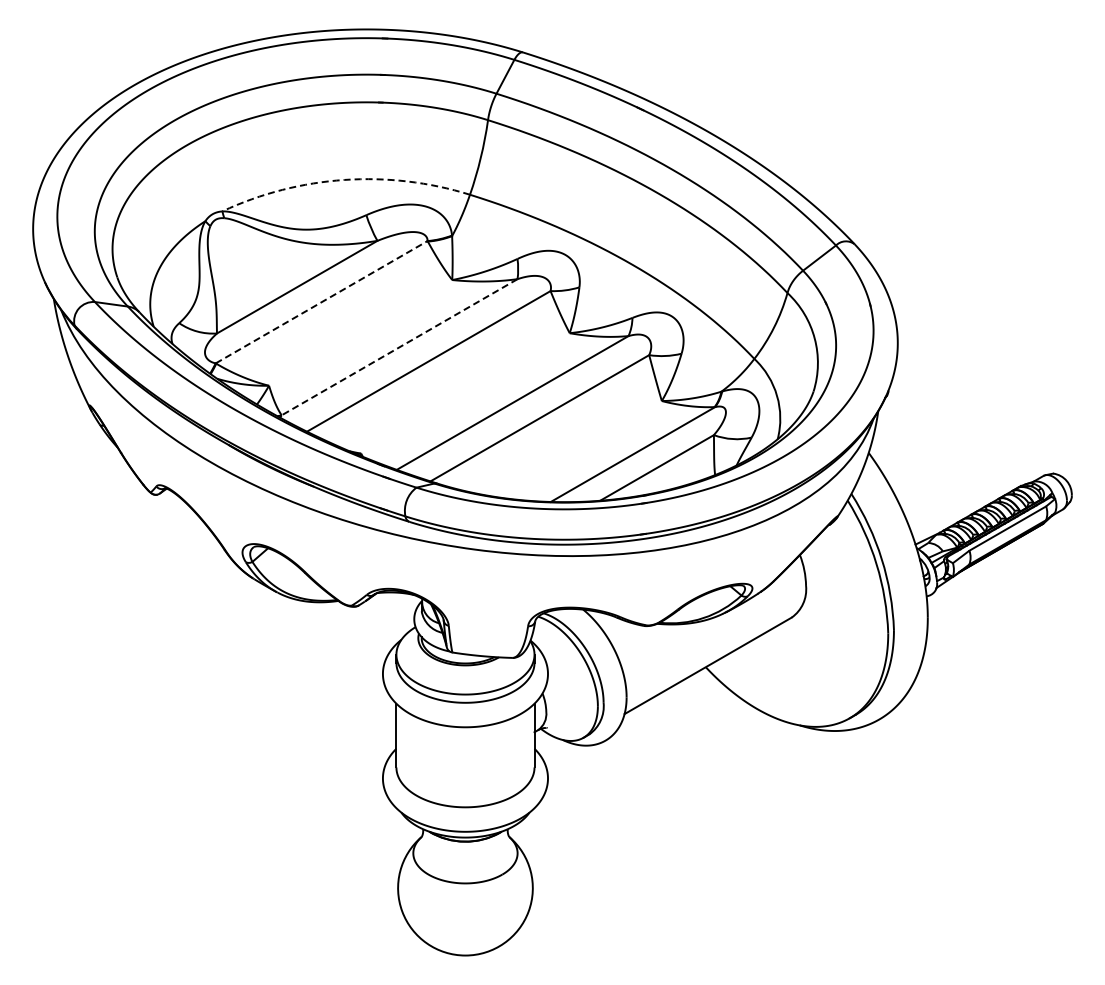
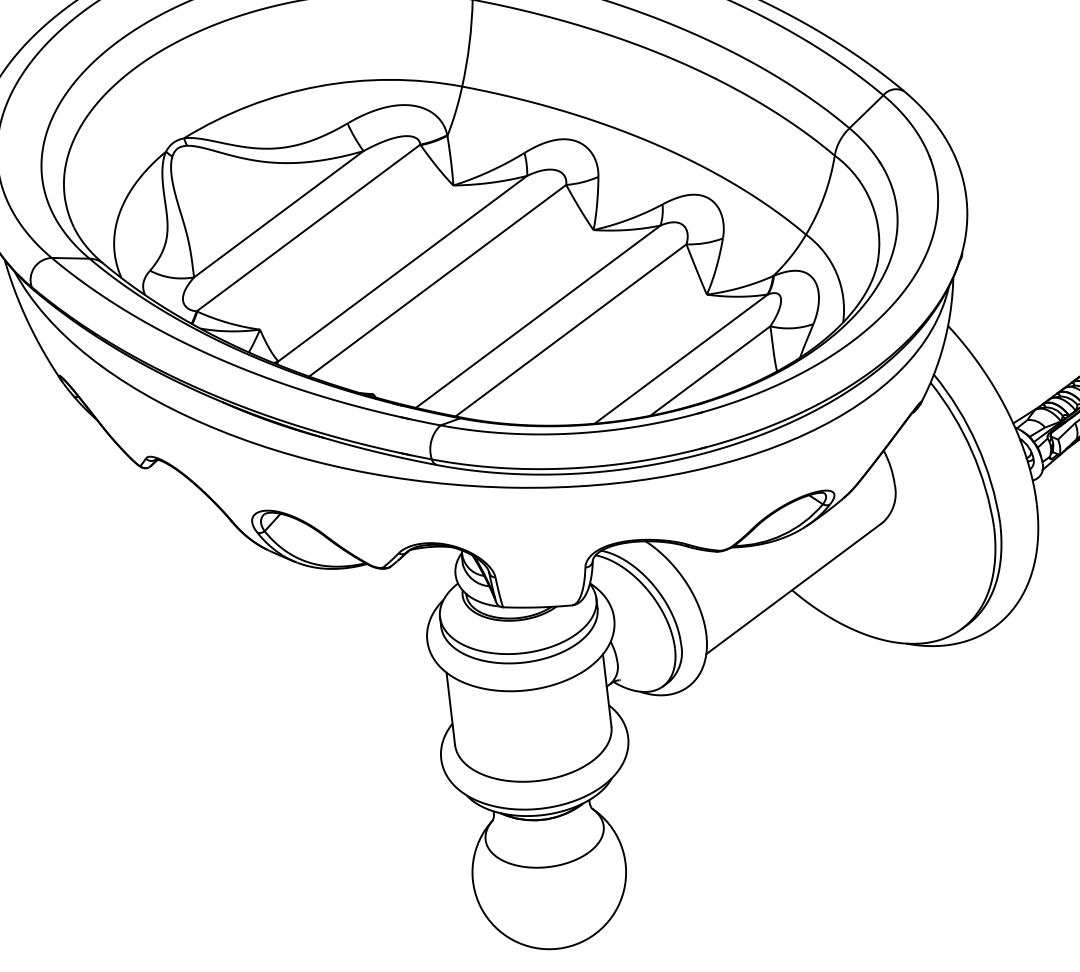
arc: (344, 179) -> (318, 86), dashed -> solid
line: (322, 301) -> (309, 227), dashed -> solid
line: (399, 347) -> (402, 268), dashed -> solid

